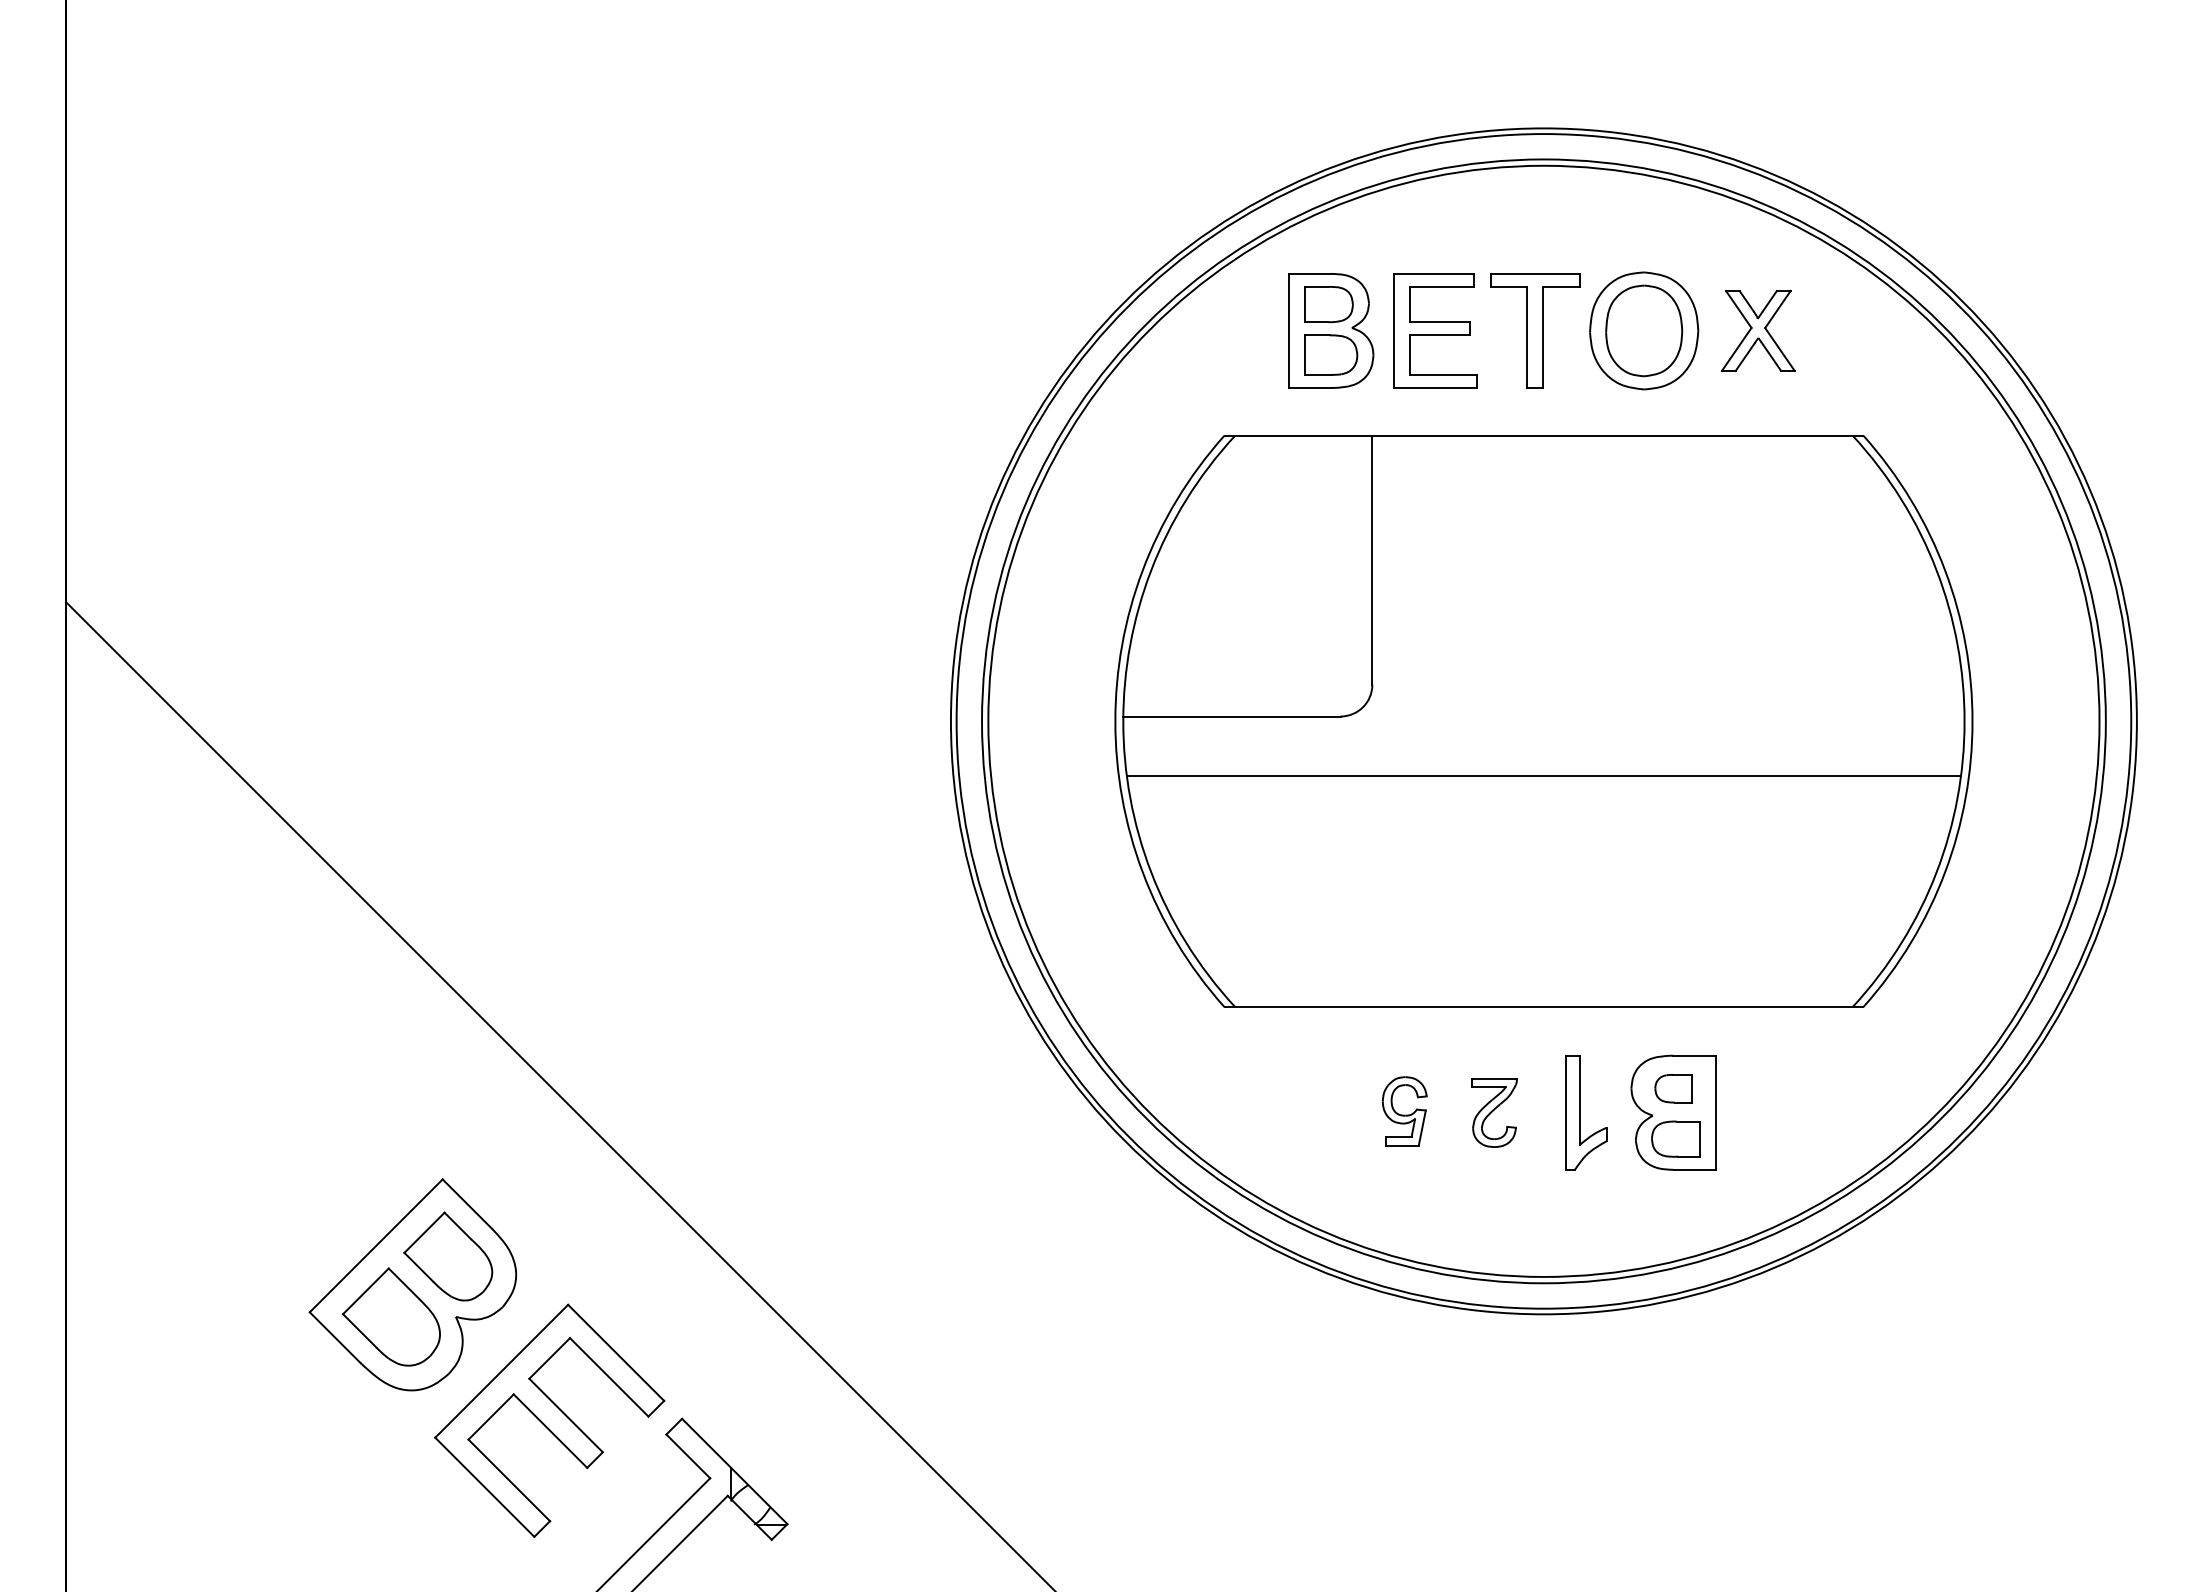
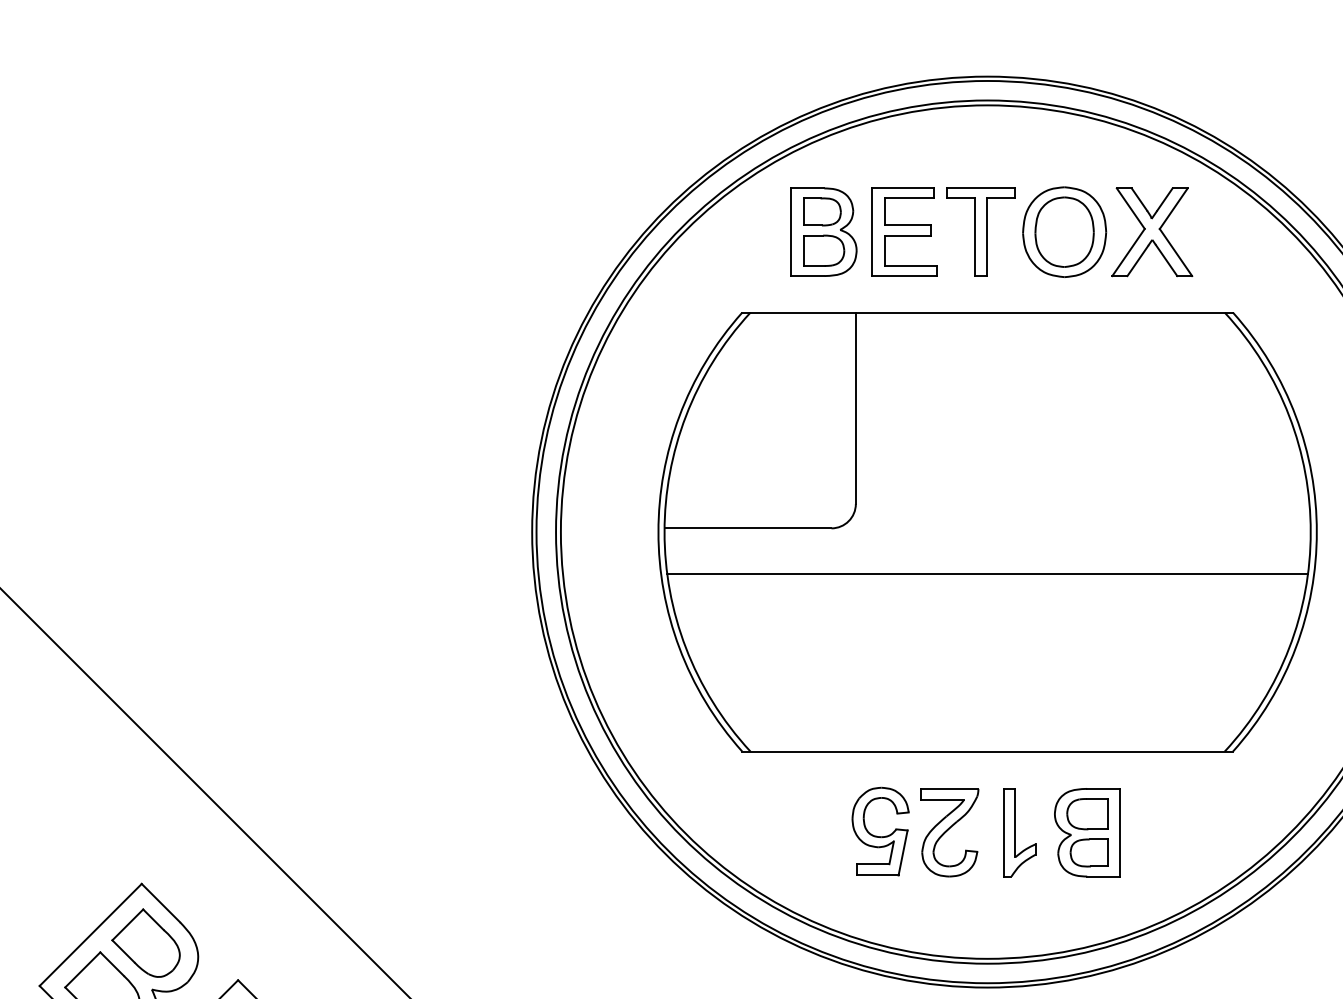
part: (1758, 330) -> (1152, 231), size x1.43
part: (1673, 1088) -> (1087, 814), size x1.43
part: (1404, 1111) -> (880, 831), size x1.67
part: (1494, 1112) -> (949, 832), size x1.67

